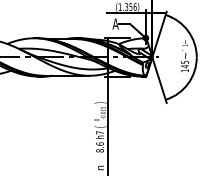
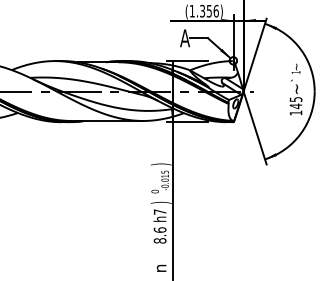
text: (100, 126) -> (160, 202), ( -> )

